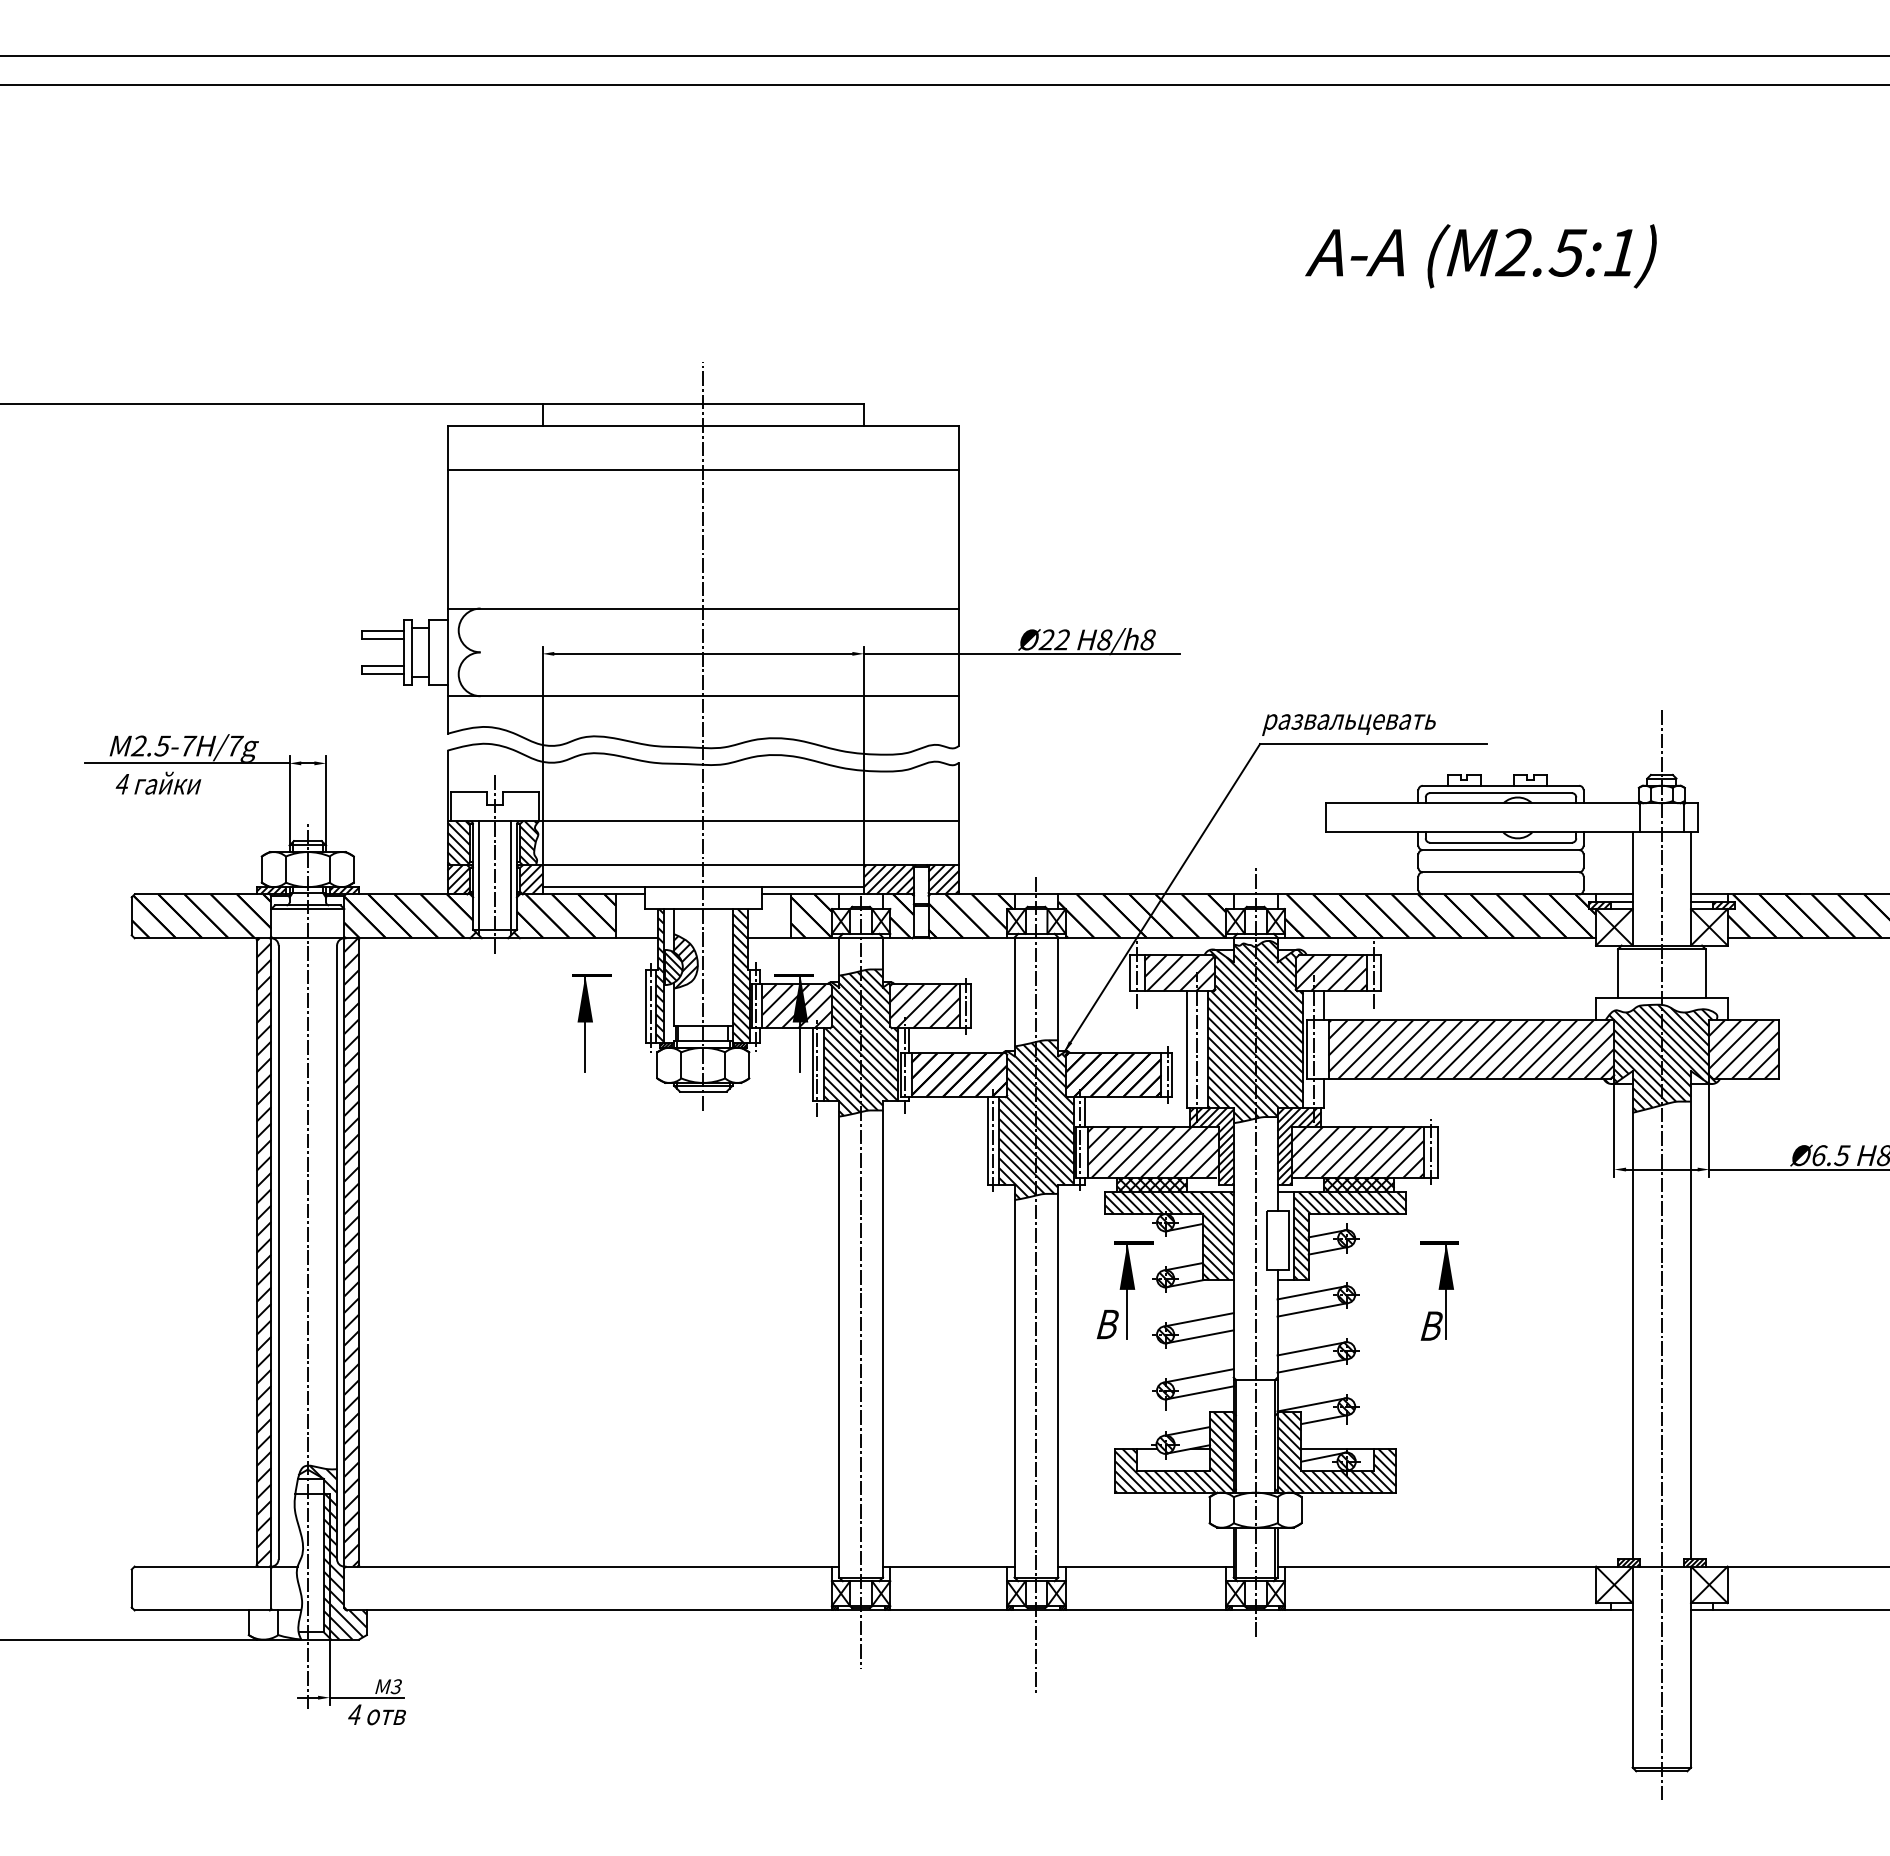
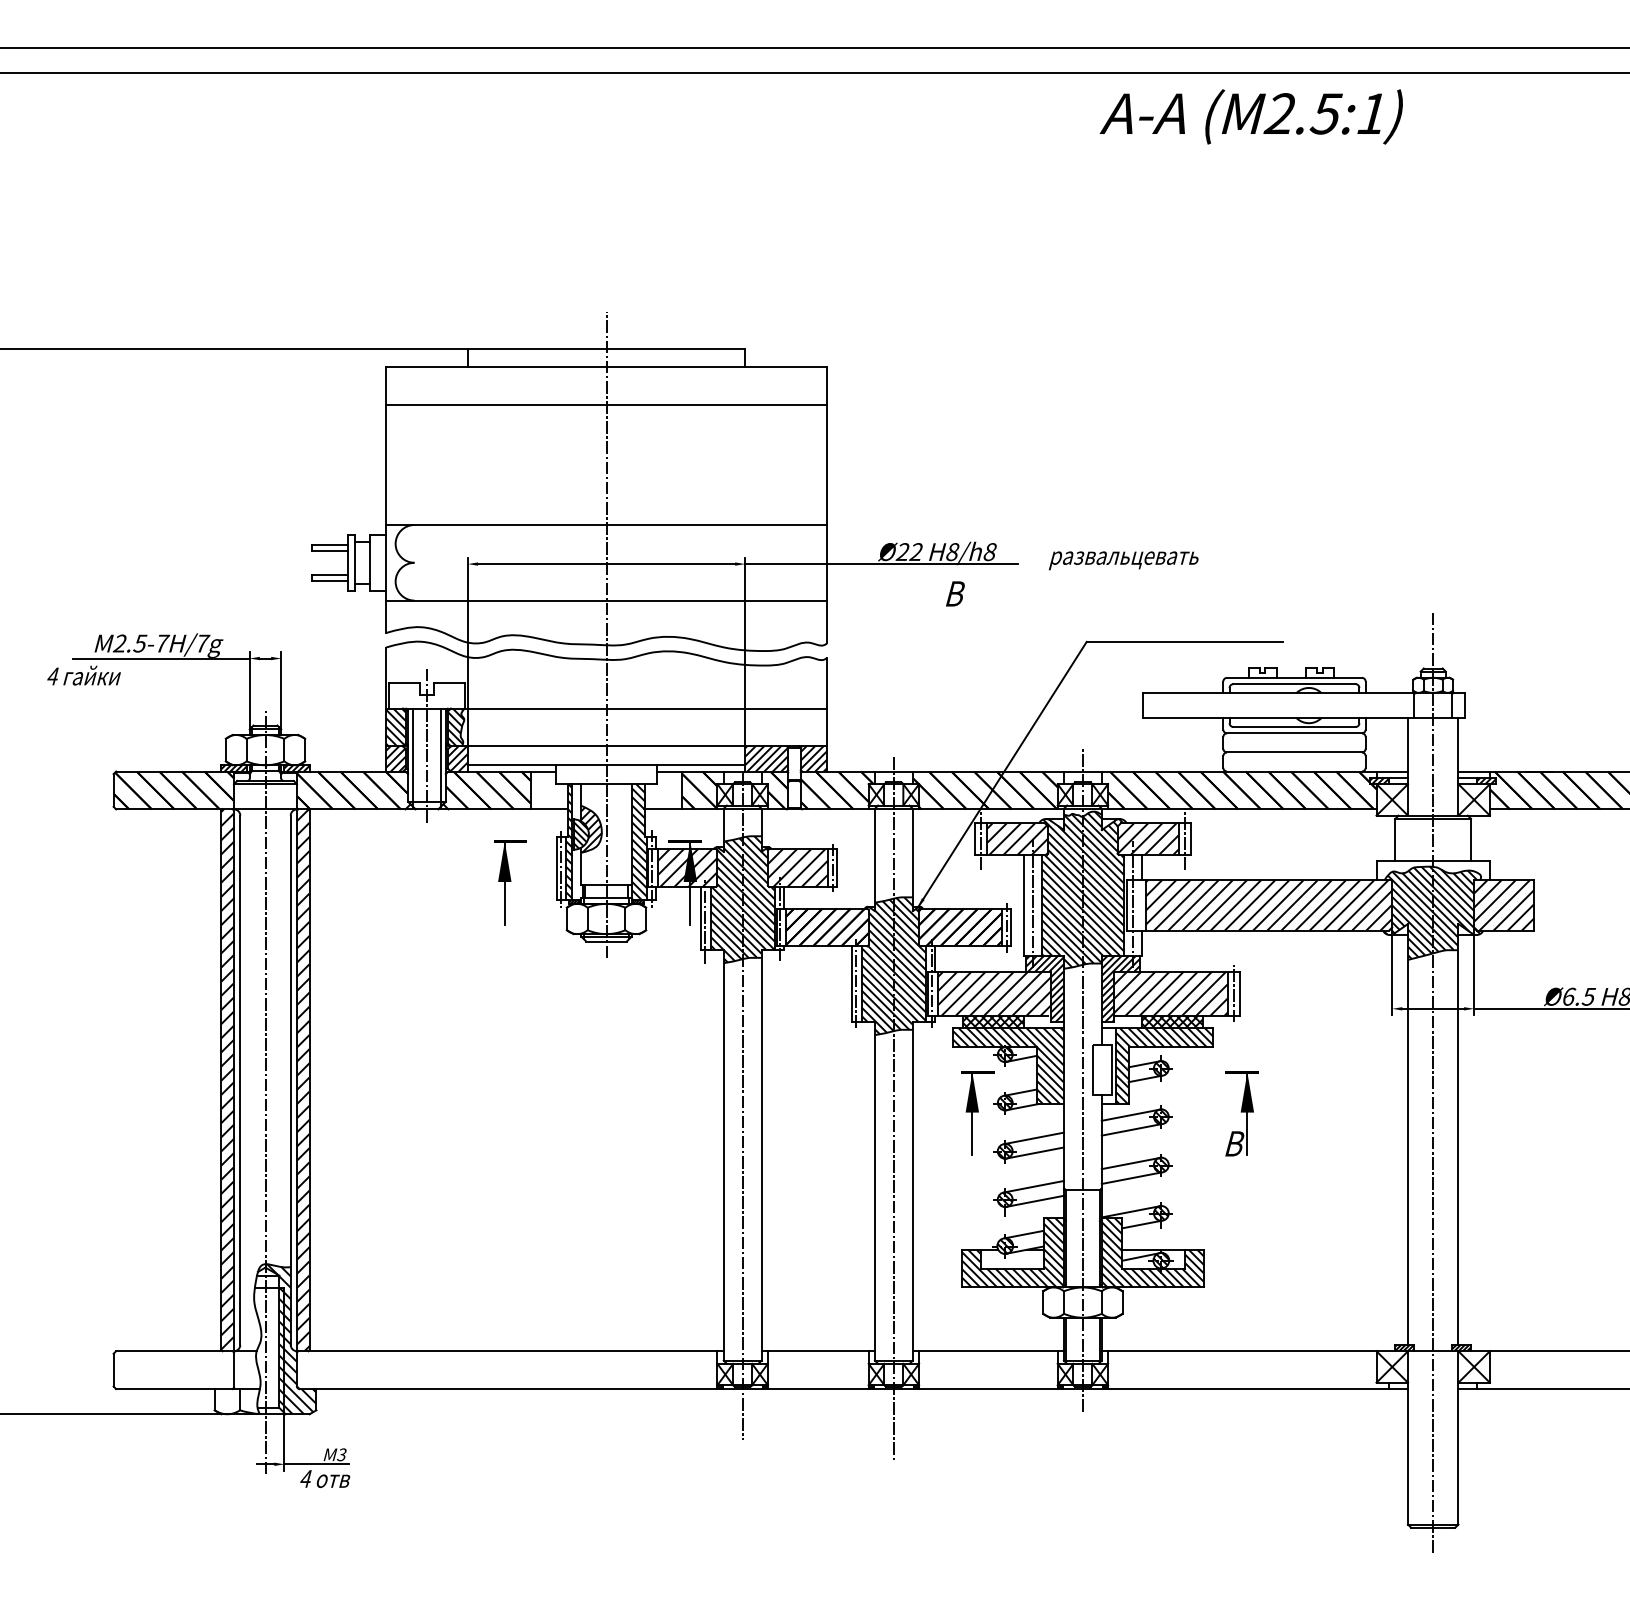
text: (1480, 256) -> (1250, 117), moved
text: (1348, 724) -> (1123, 560), moved
text: (158, 782) -> (84, 675), moved
text: (1107, 1324) -> (955, 593), moved

